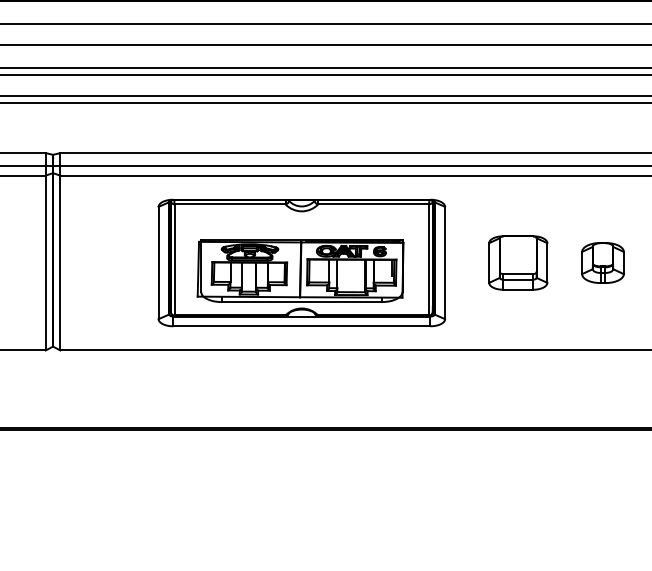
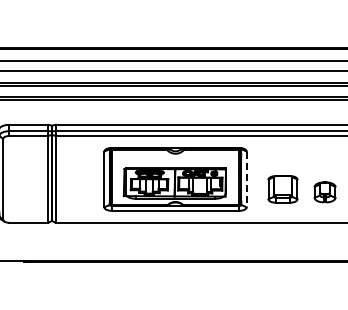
line: (444, 263) -> (246, 179), solid -> dashed
part: (517, 263) -> (282, 189), moved
part: (601, 263) -> (324, 192), moved

